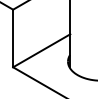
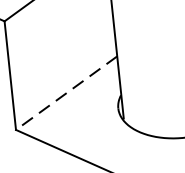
line: (41, 51) -> (66, 94), solid -> dashed

